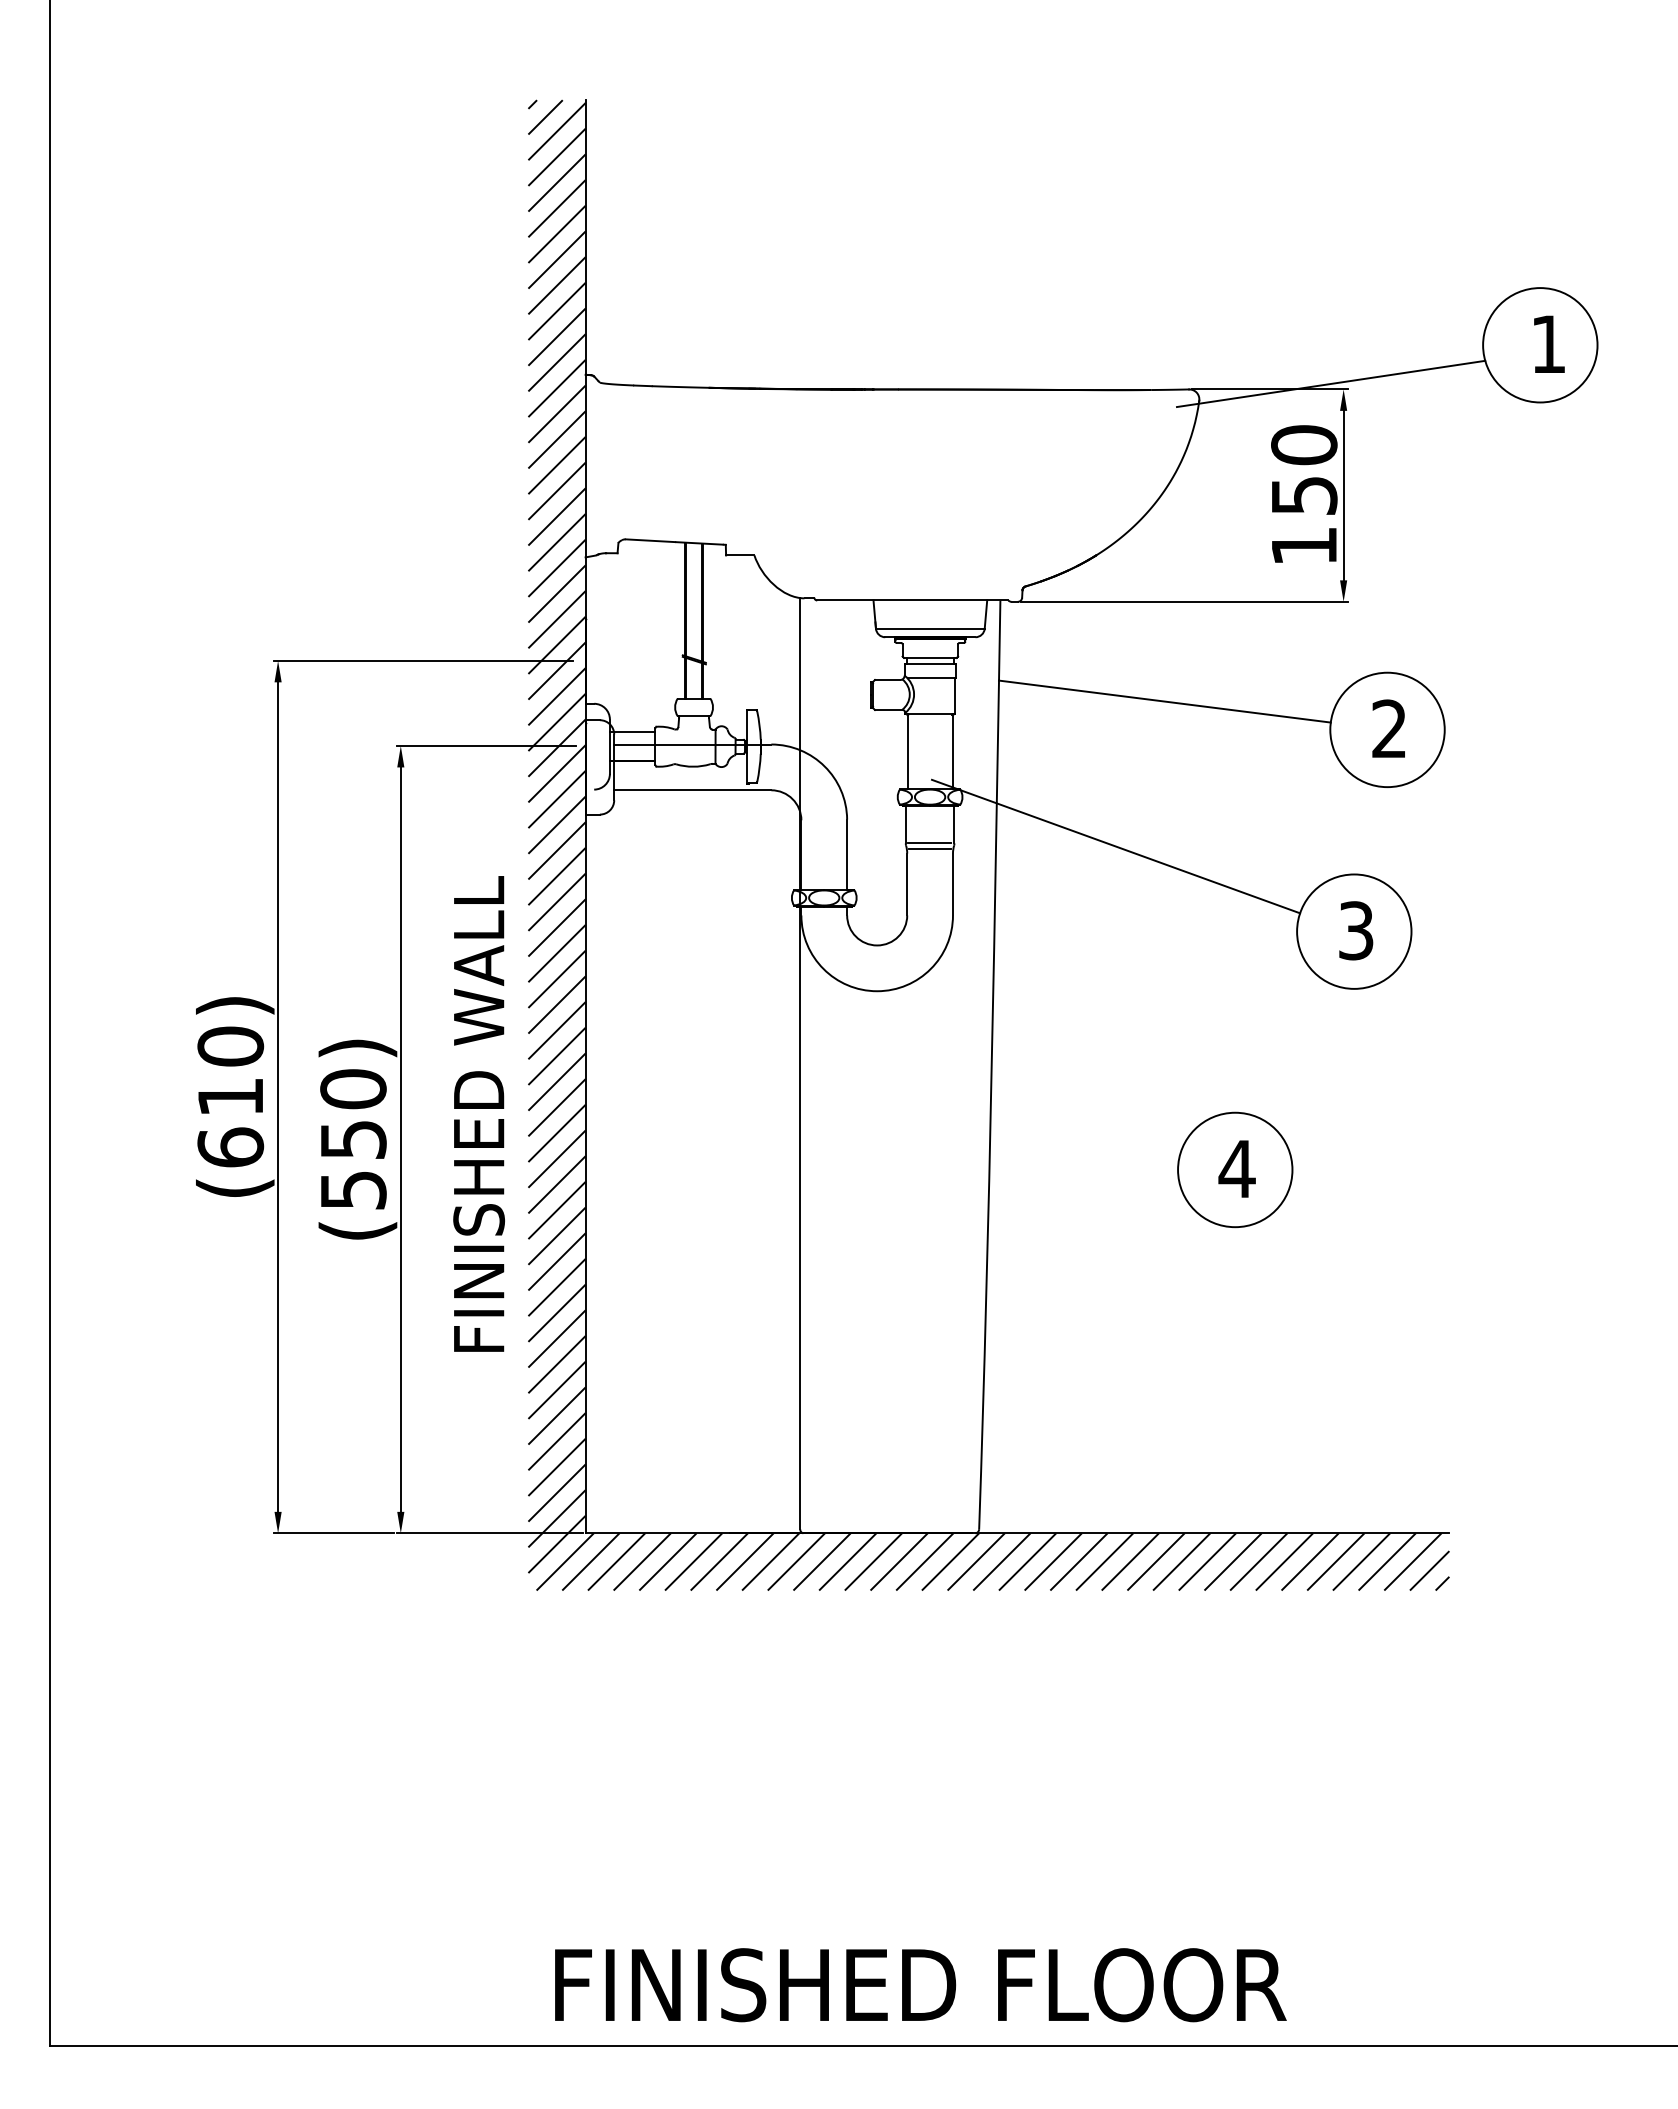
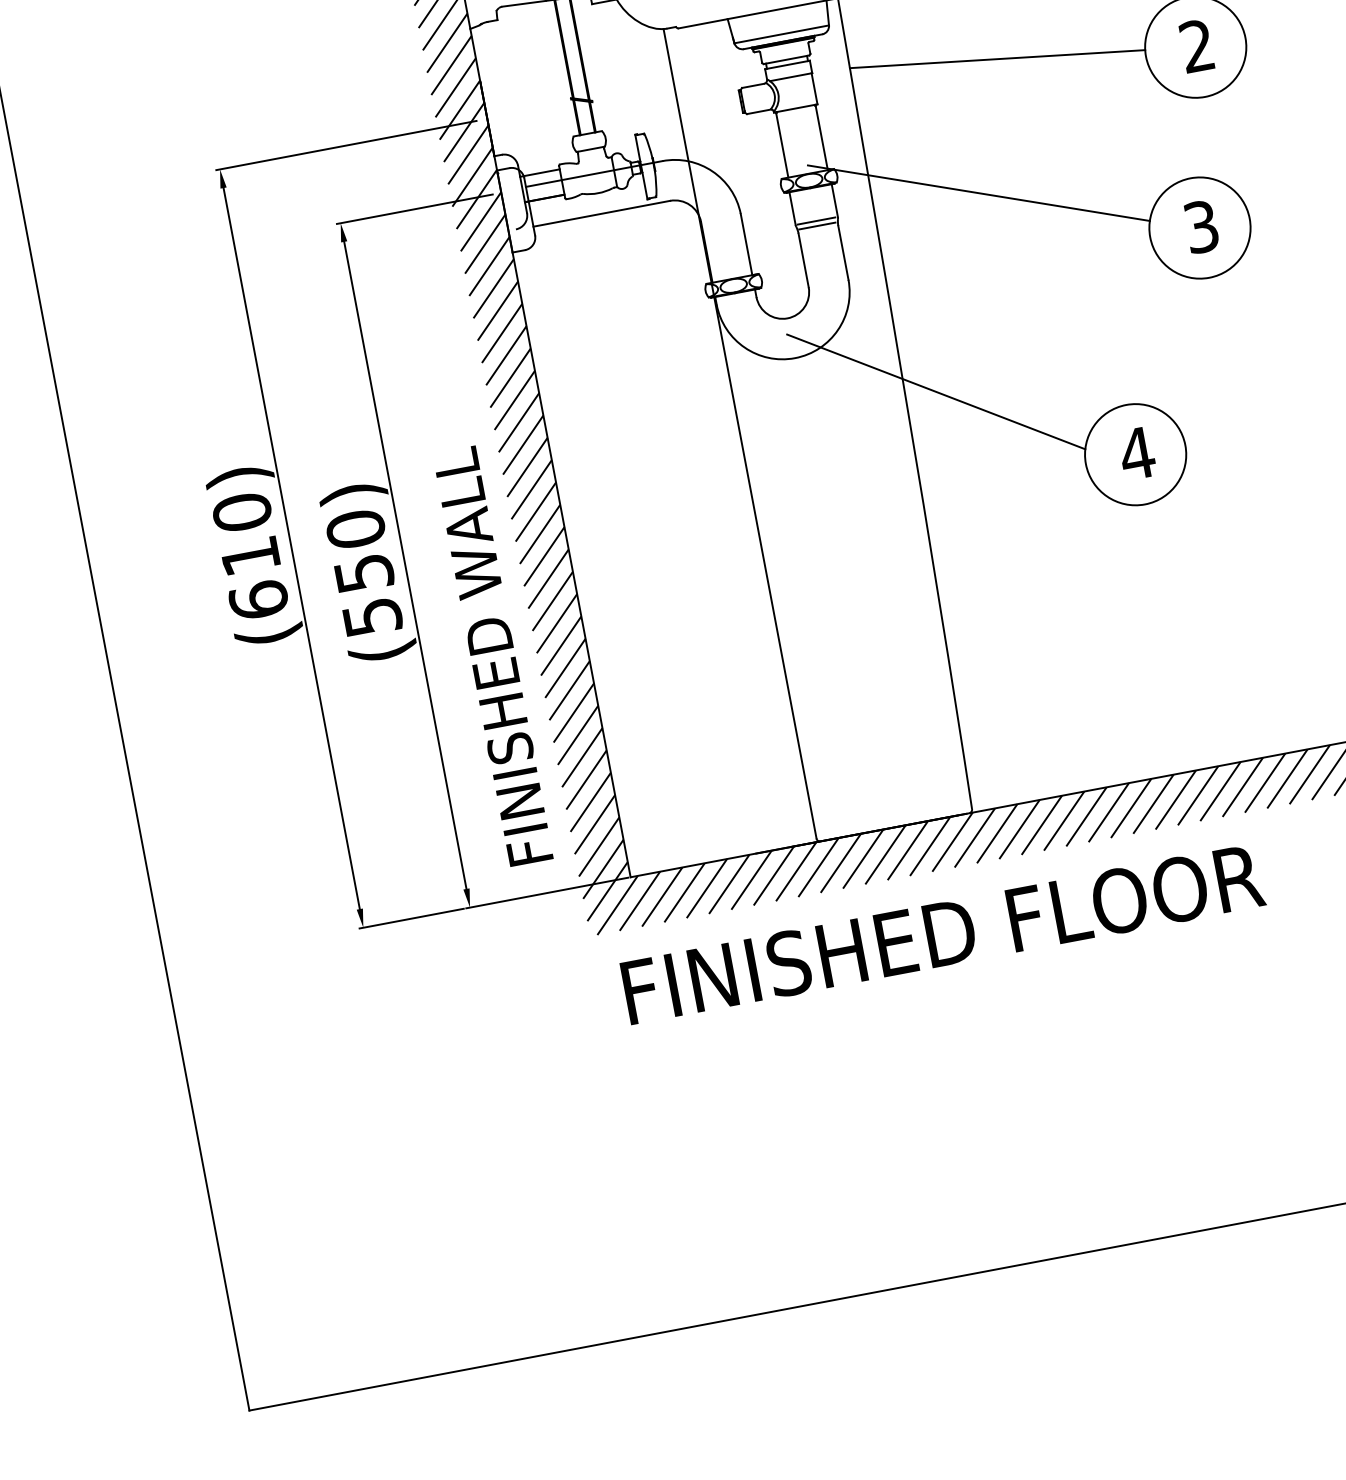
line: (1026, 1058) -> (935, 392), added
text: (478, 1113) -> (492, 655), moved
text: (920, 1985) -> (942, 934), moved

